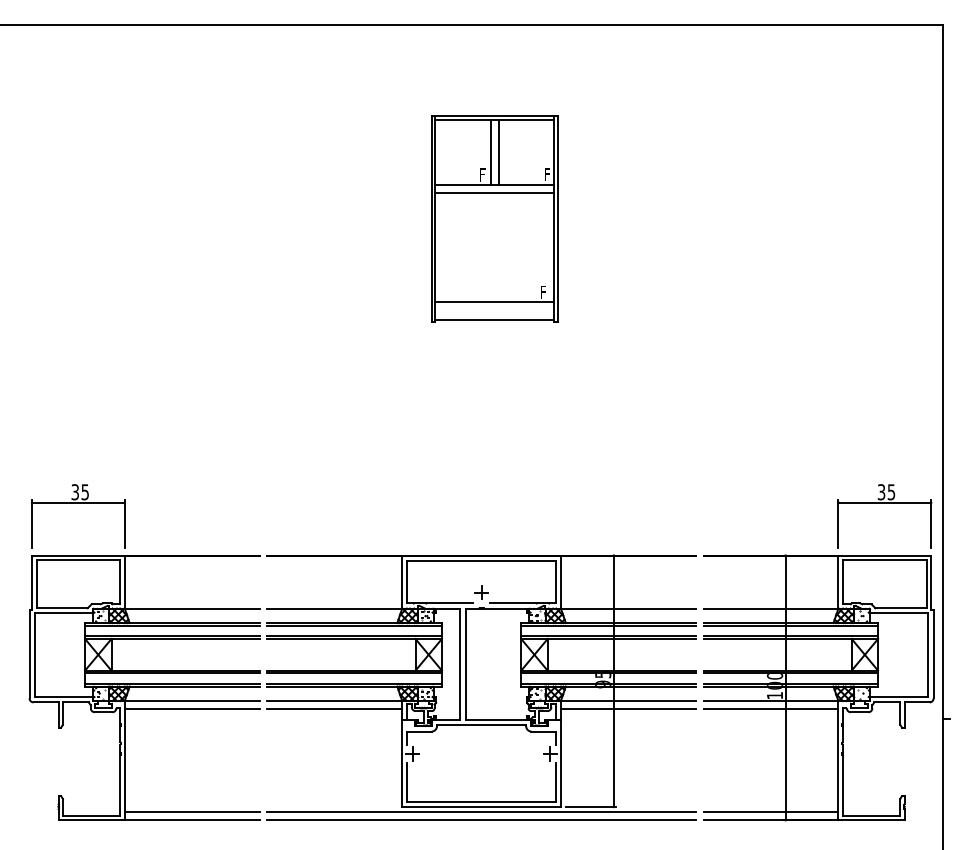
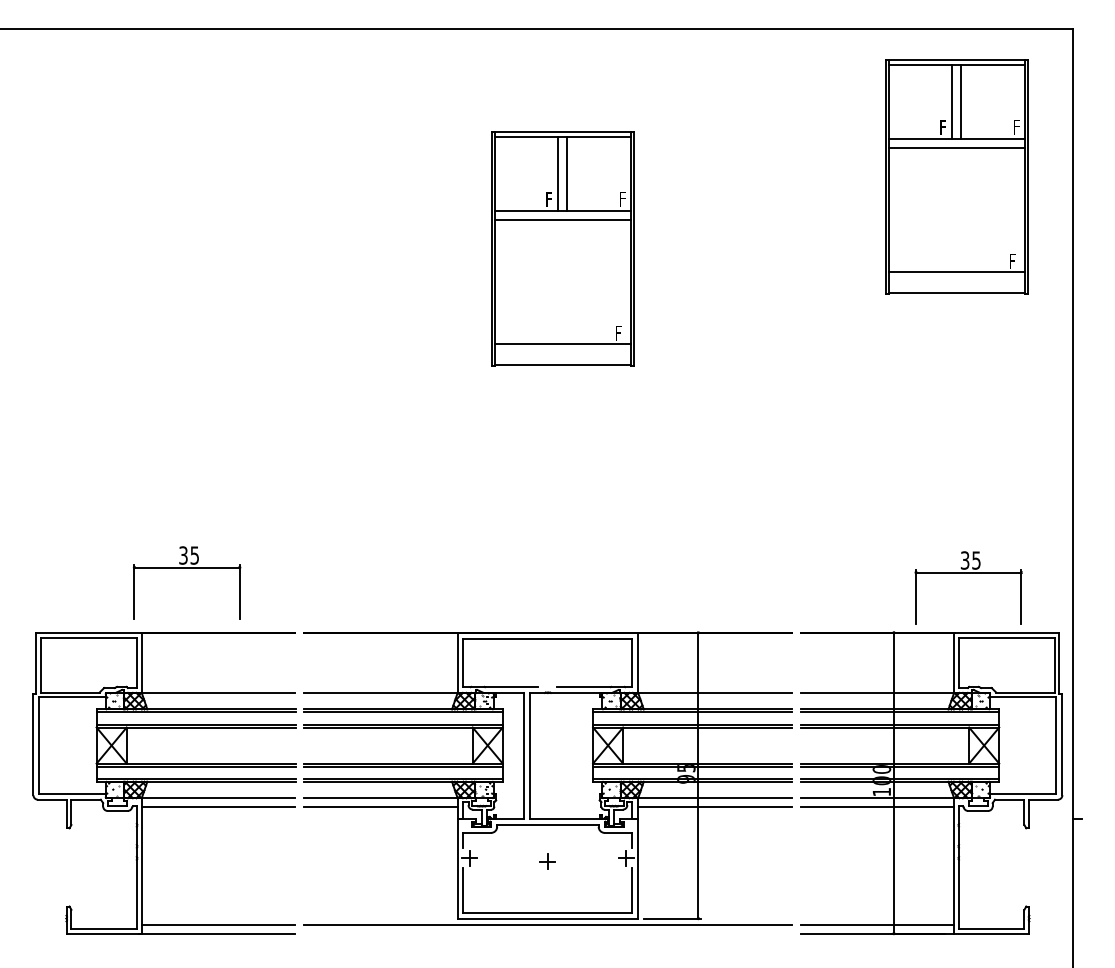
part: (840, 154) -> (956, 176), added
part: (77, 503) -> (186, 568), moved
part: (884, 503) -> (968, 573), moved
part: (481, 592) -> (547, 861), moved
line: (481, 819) -> (547, 933), removed

